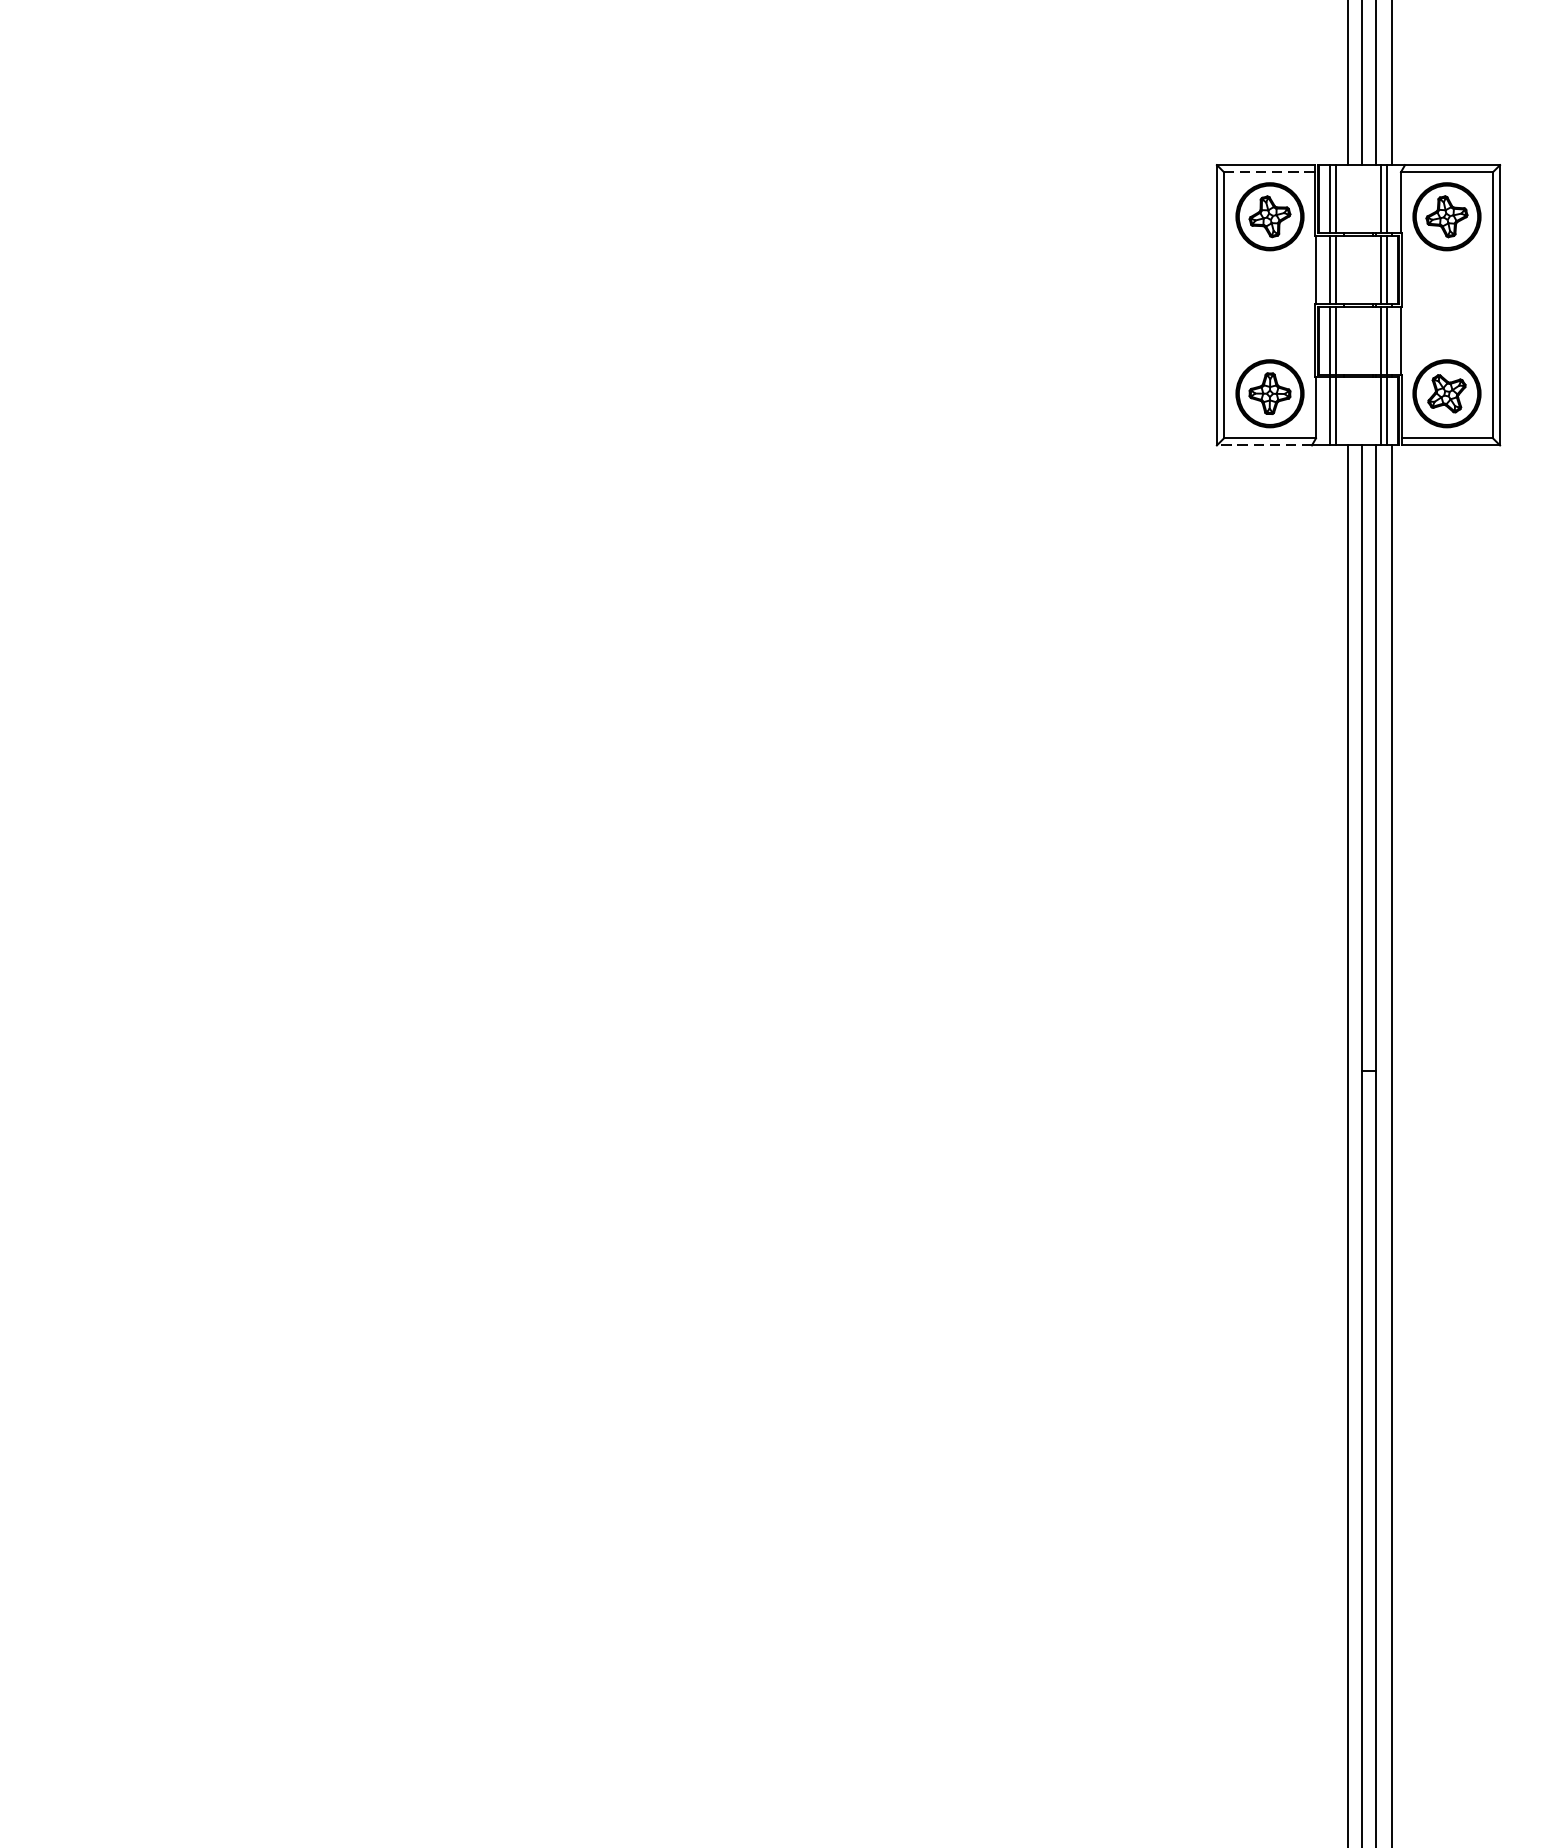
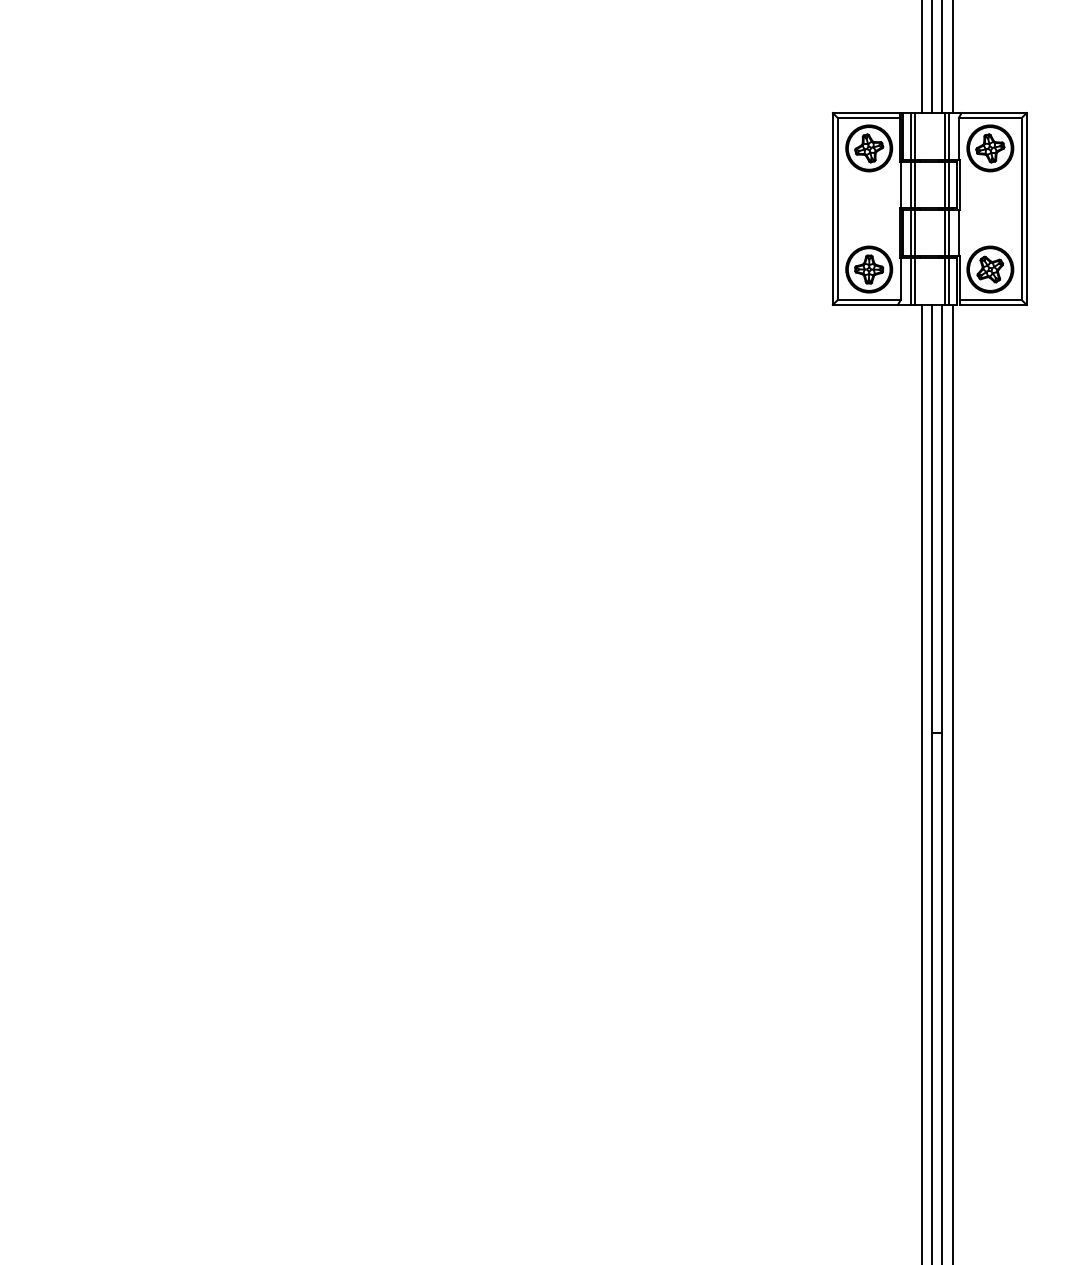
line: (1268, 171) -> (868, 117), dashed -> solid
line: (1264, 444) -> (865, 304), dashed -> solid

